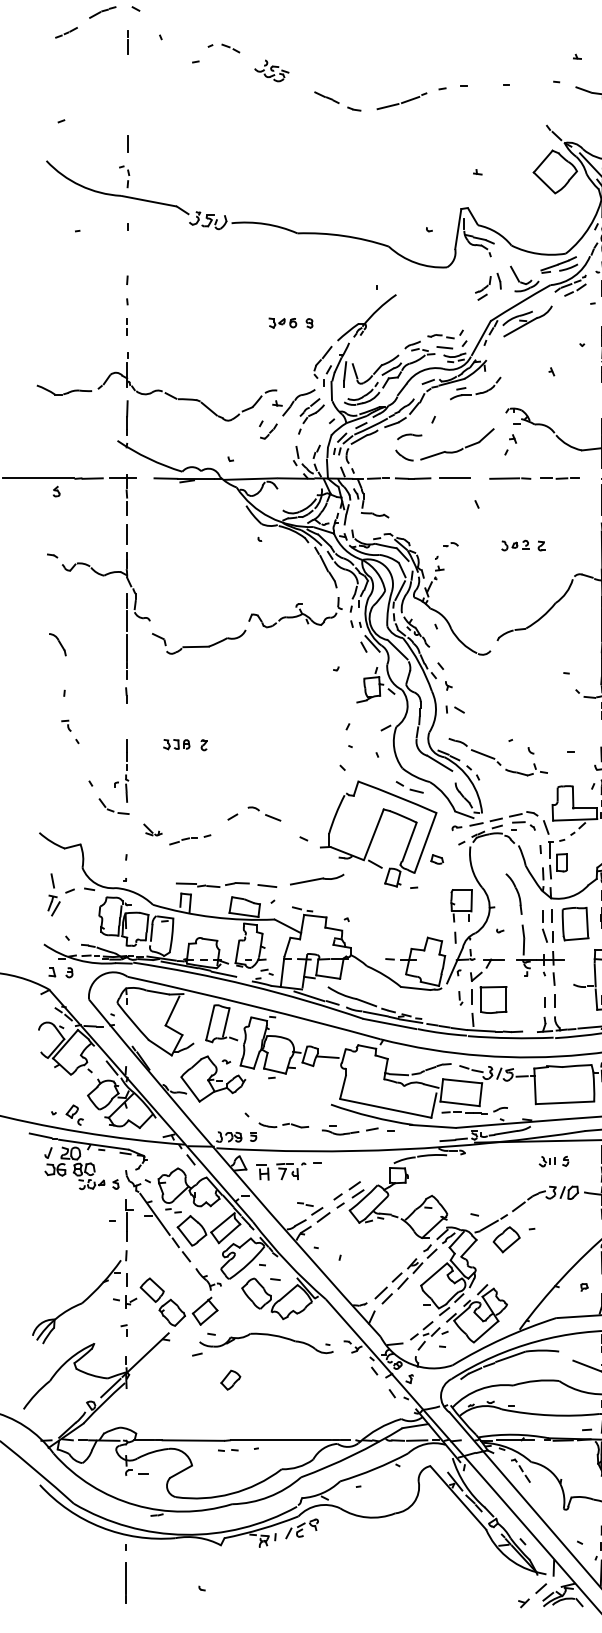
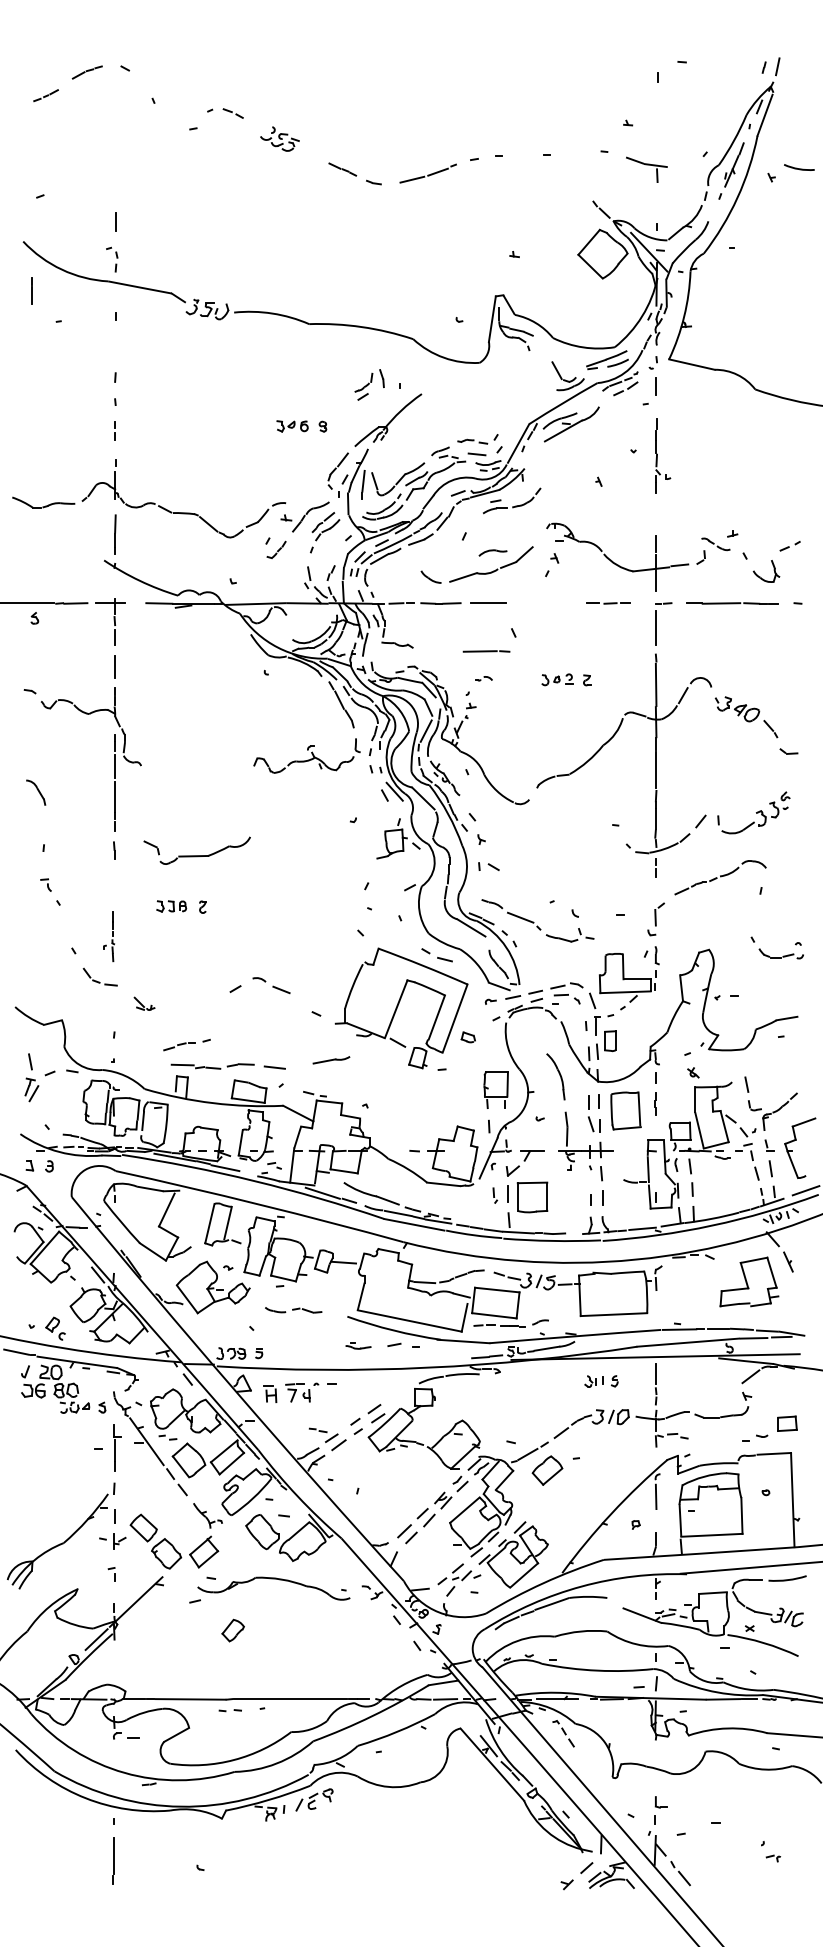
line: (127, 42) -> (31, 290), moved
part: (488, 286) -> (369, 384), moved
part: (409, 436) -> (492, 552), moved
line: (510, 478) -> (486, 651), moved
part: (198, 641) -> (196, 850), moved
part: (121, 770) -> (108, 936), size x0.7
part: (189, 839) -> (186, 1044), moved
part: (317, 878) -> (331, 1059), size x0.6
part: (283, 1125) -> (293, 1310), moved
part: (340, 1129) -> (358, 1345), size x0.6

